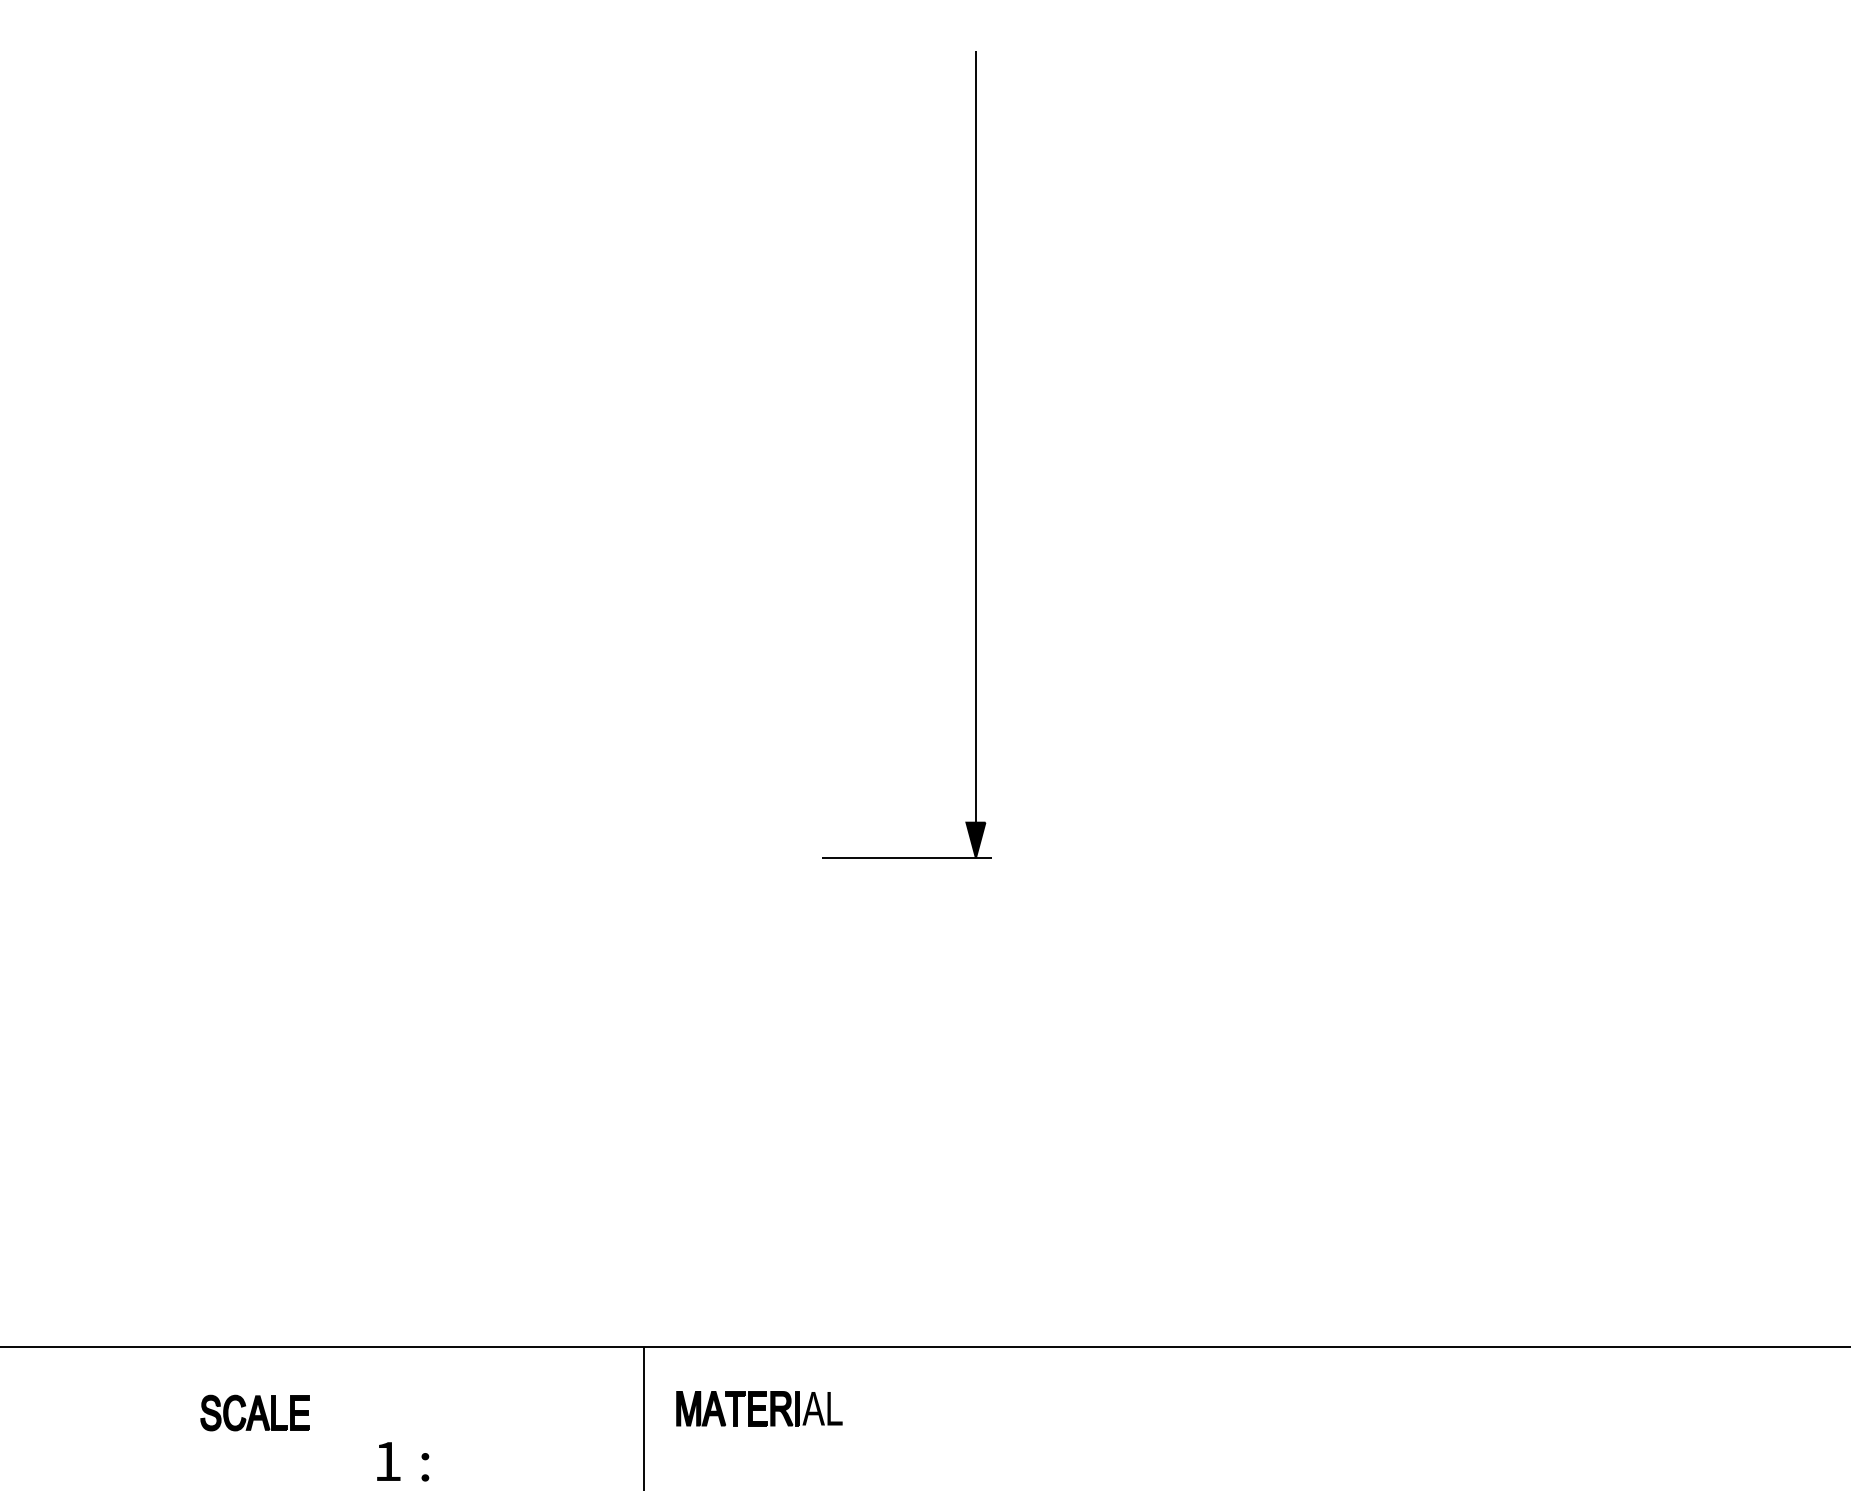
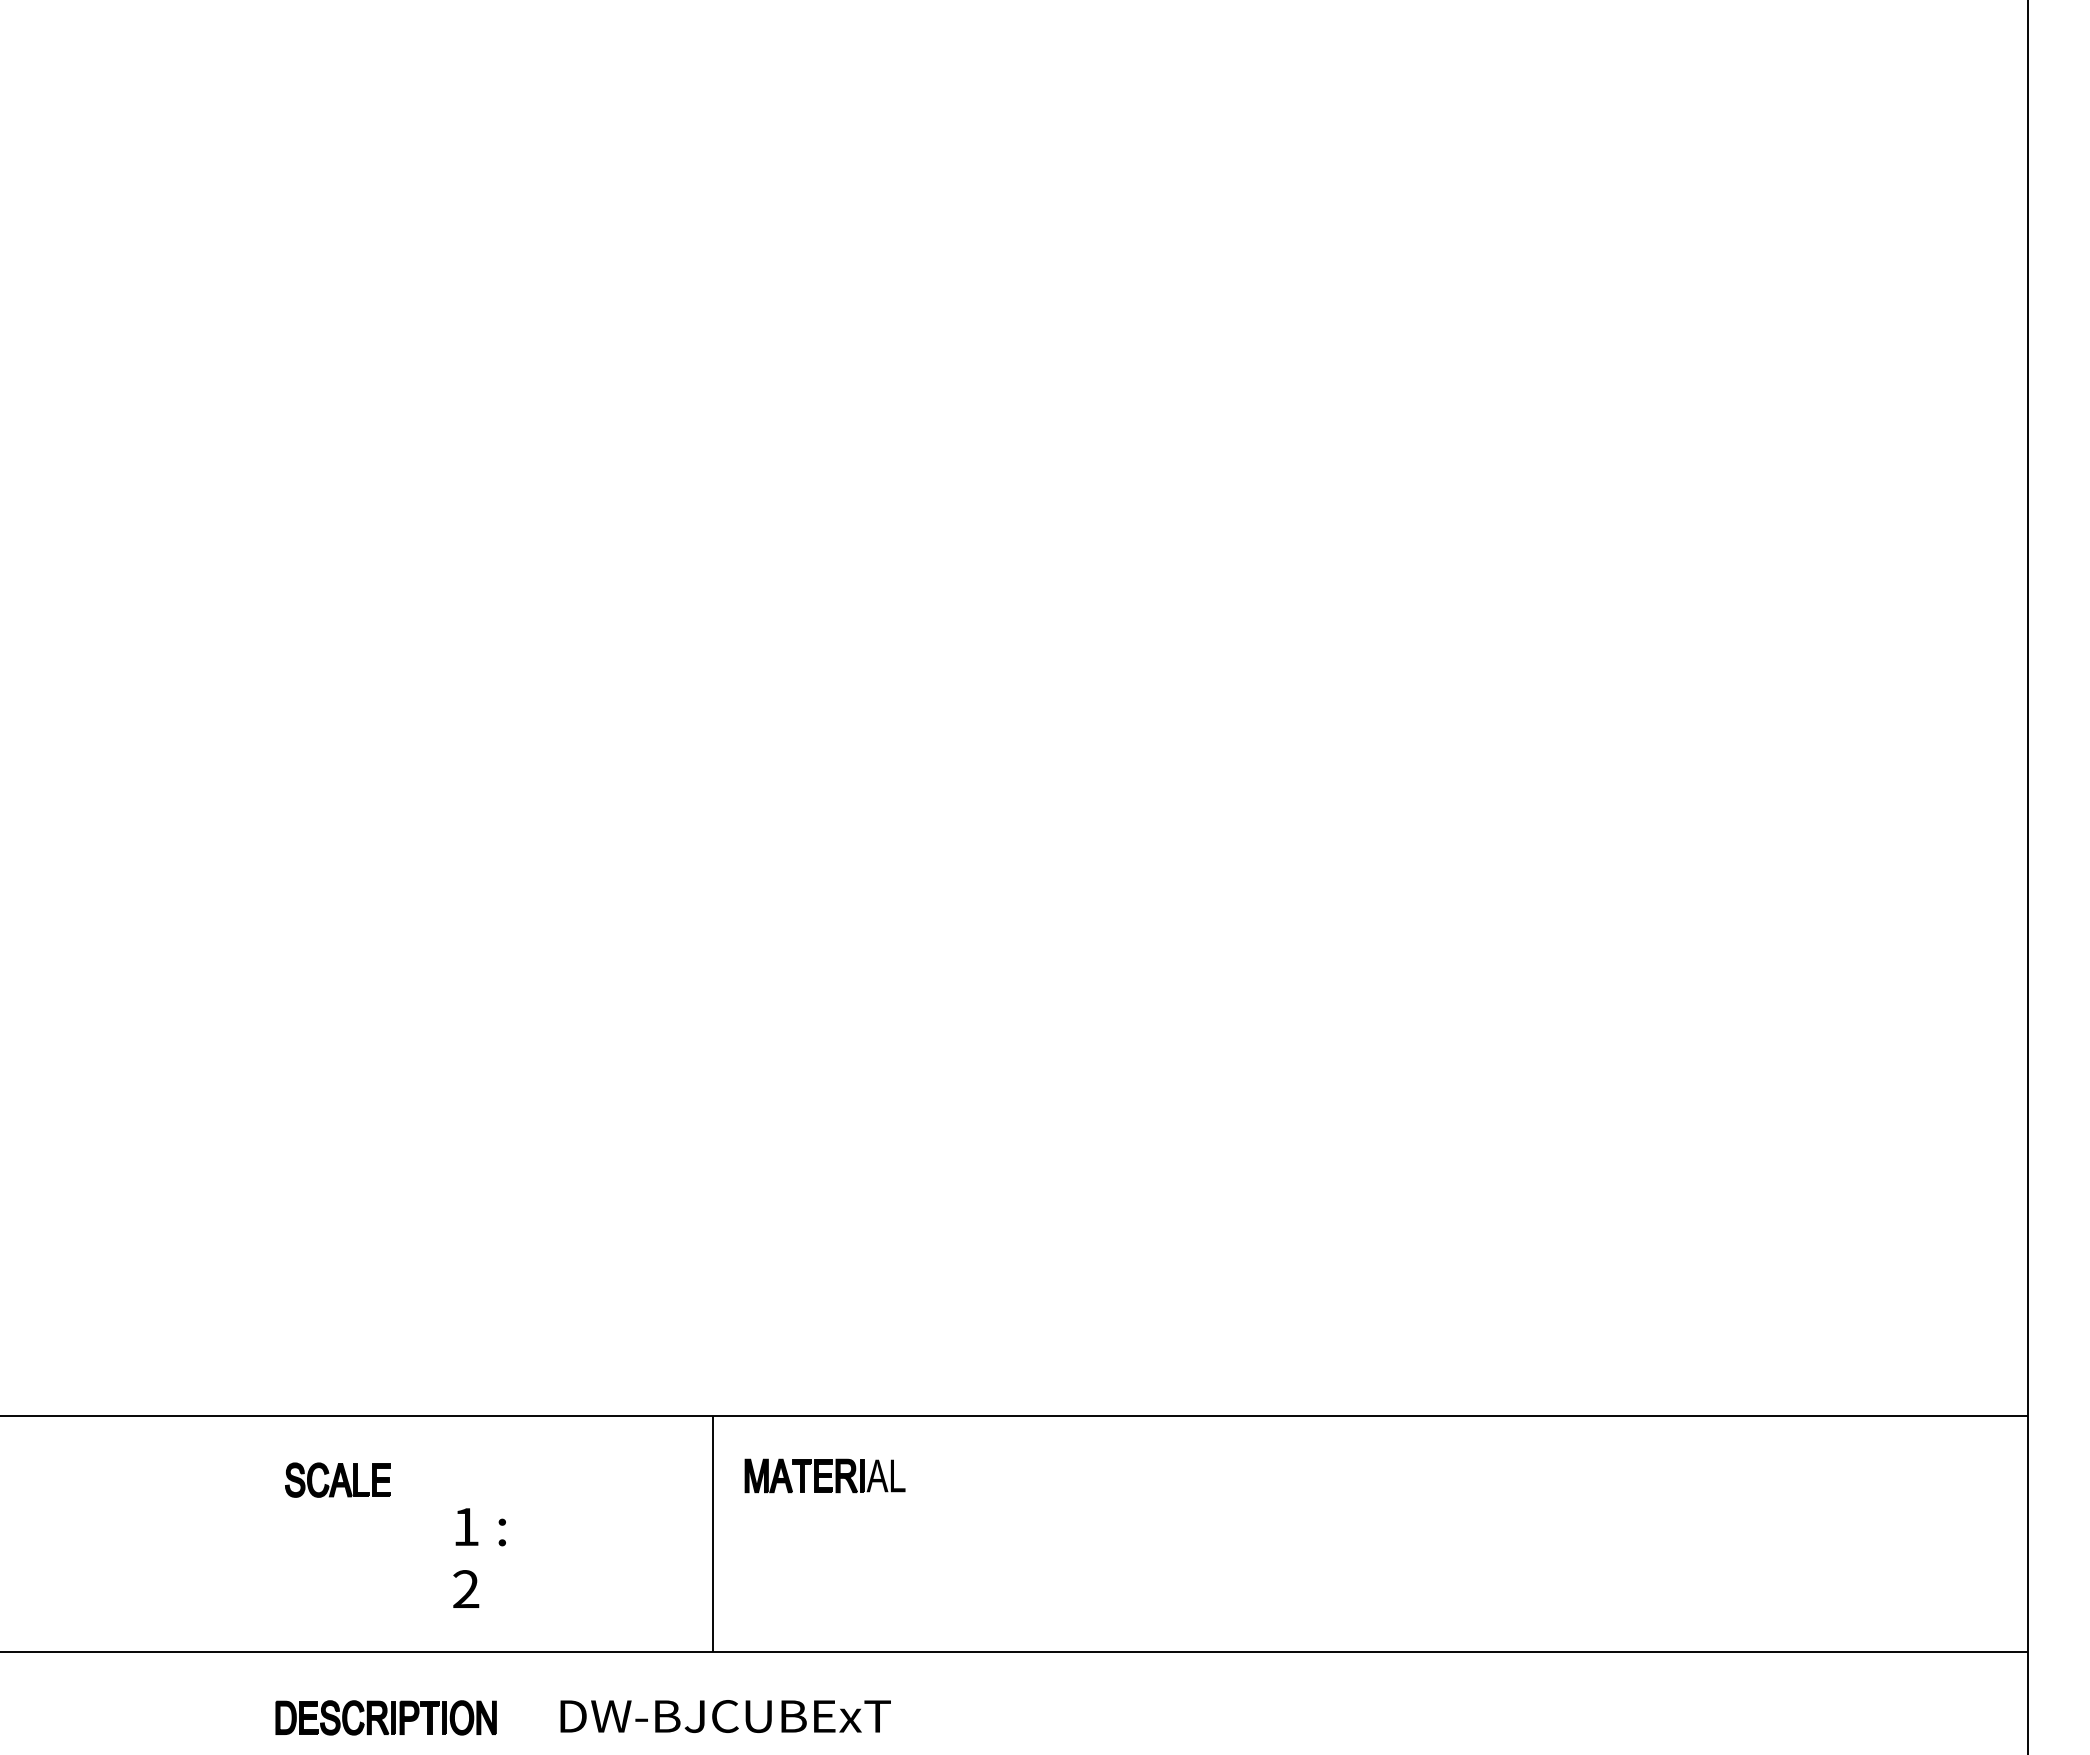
part: (975, 454) -> (1033, 554), removed

